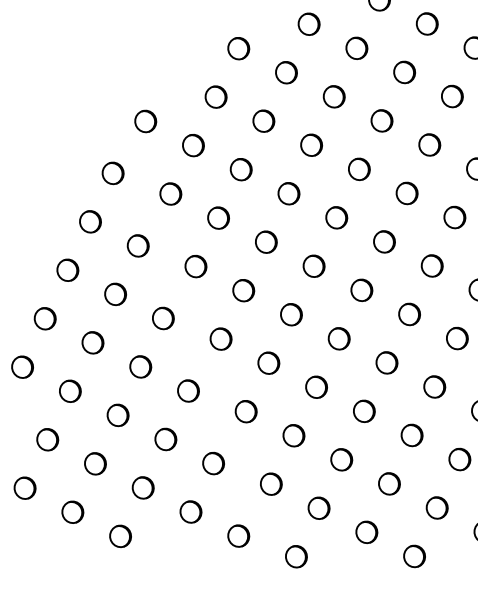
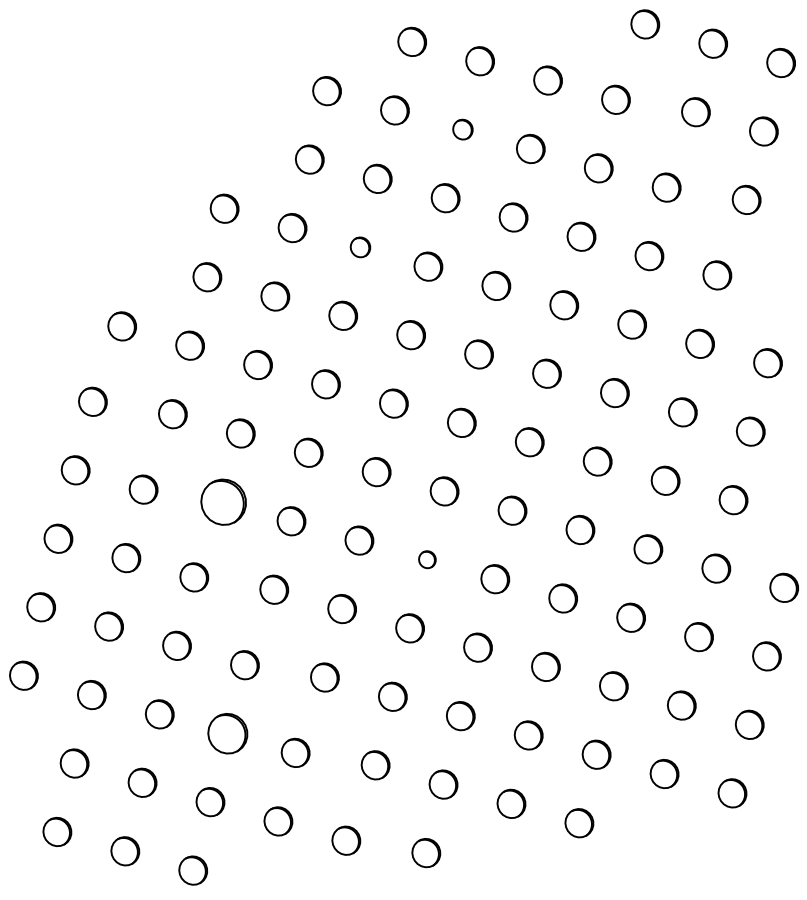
part: (426, 23) -> (462, 129), size x0.7
part: (334, 96) -> (360, 247), size x0.7
part: (195, 266) -> (223, 501), size x1.6
part: (339, 338) -> (427, 559), size x0.6
part: (165, 439) -> (227, 733), size x1.4

